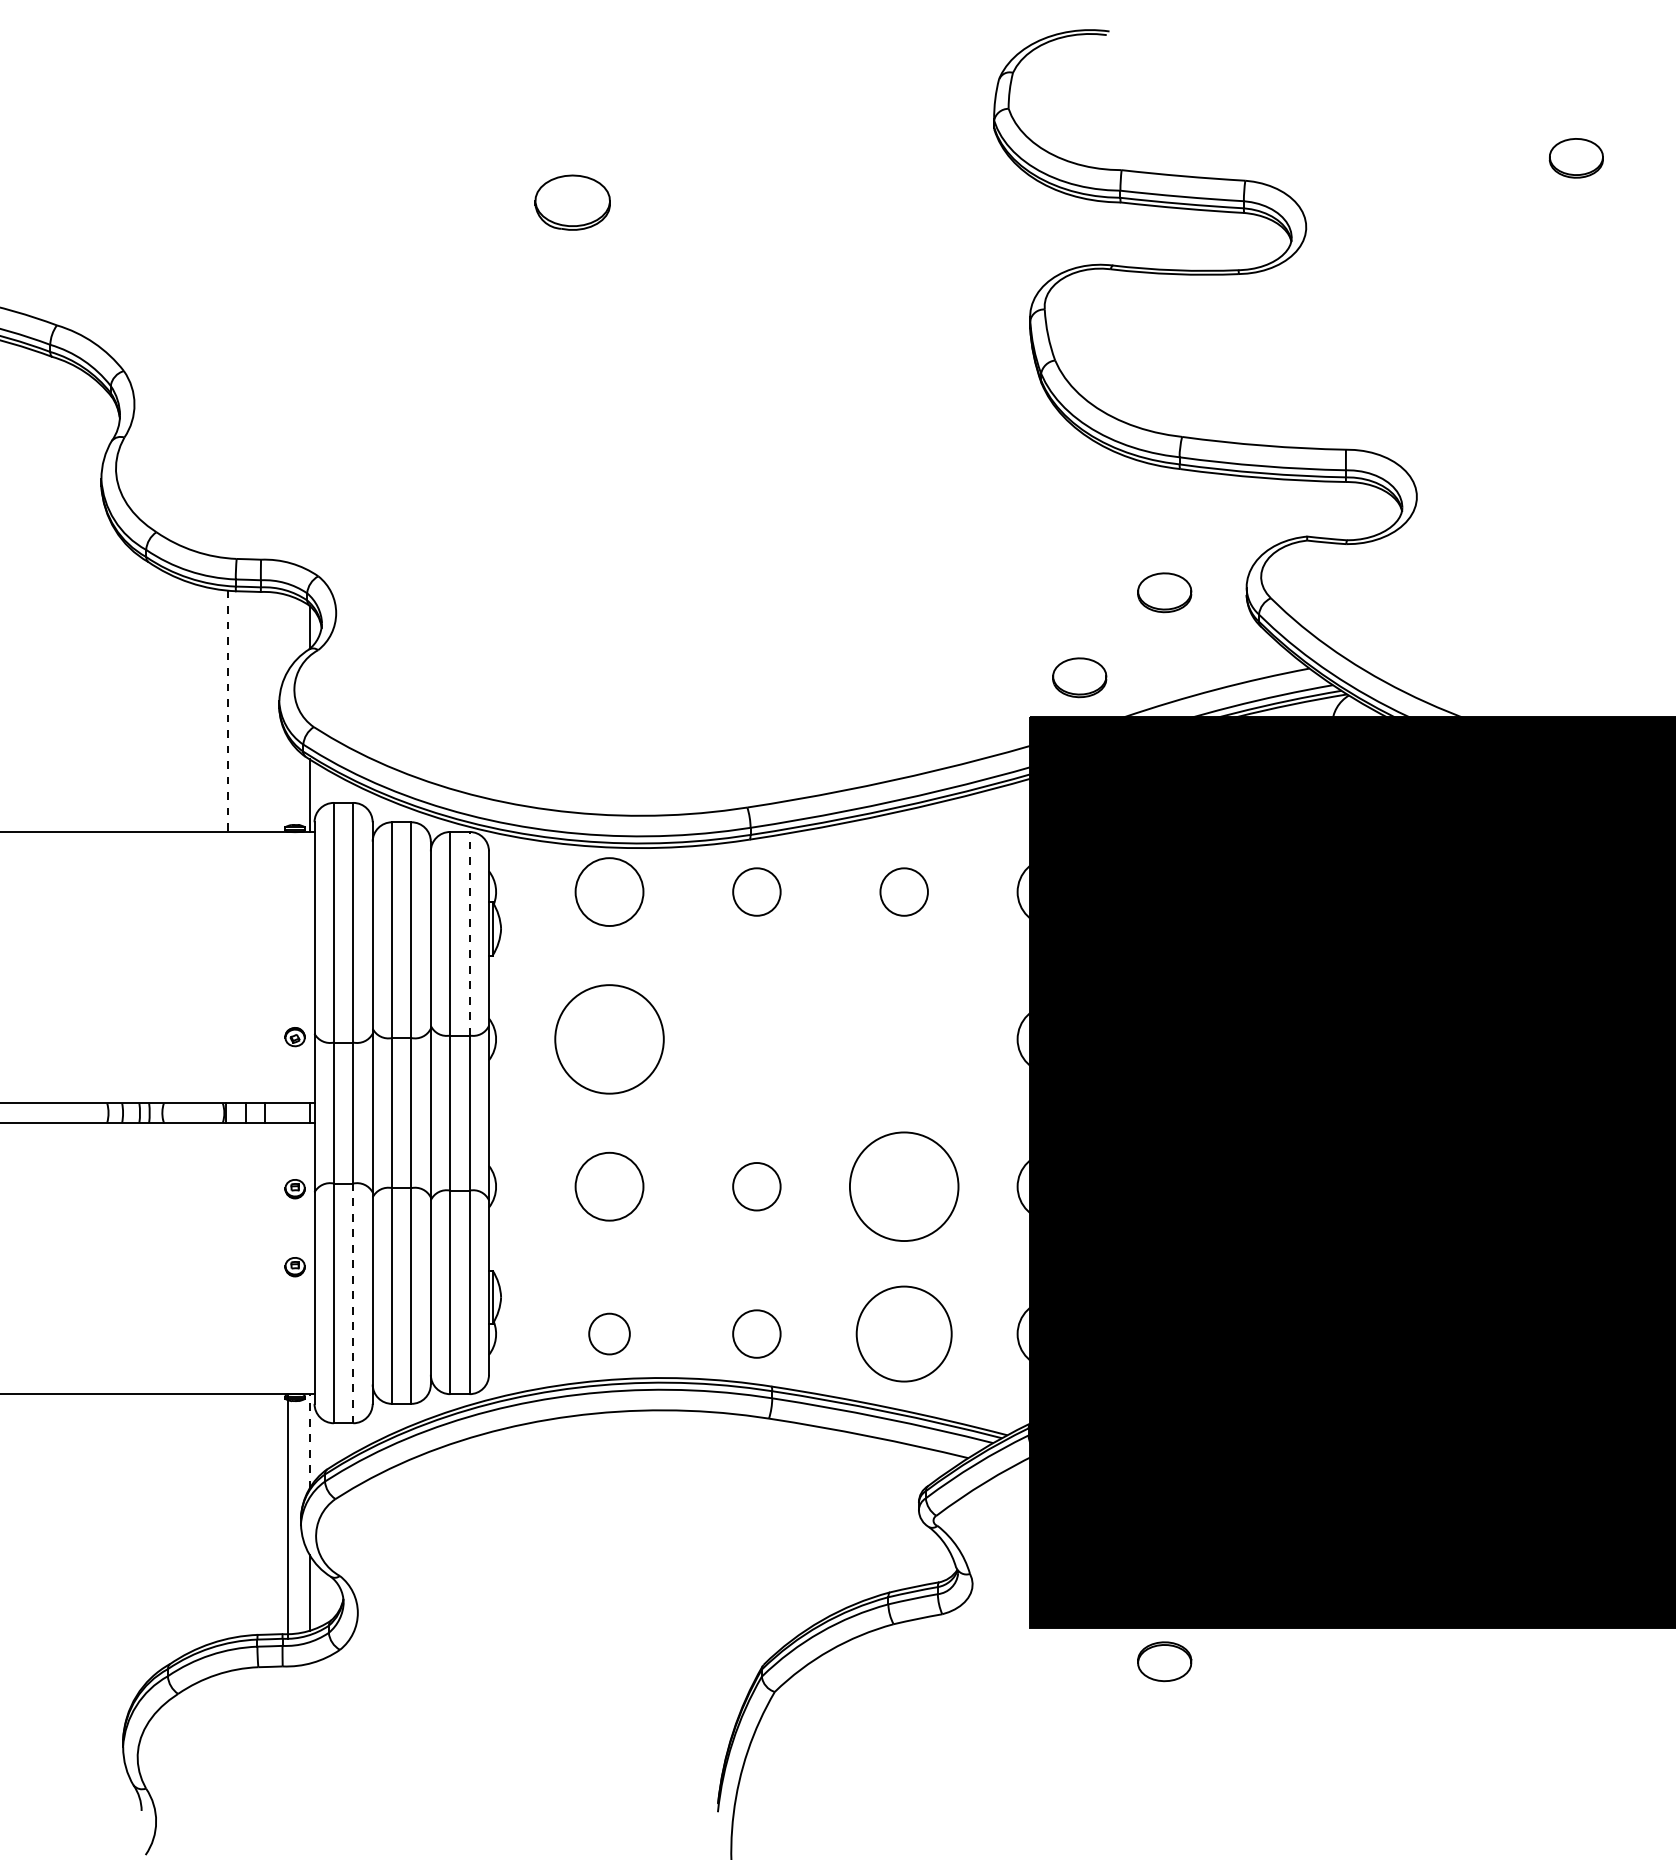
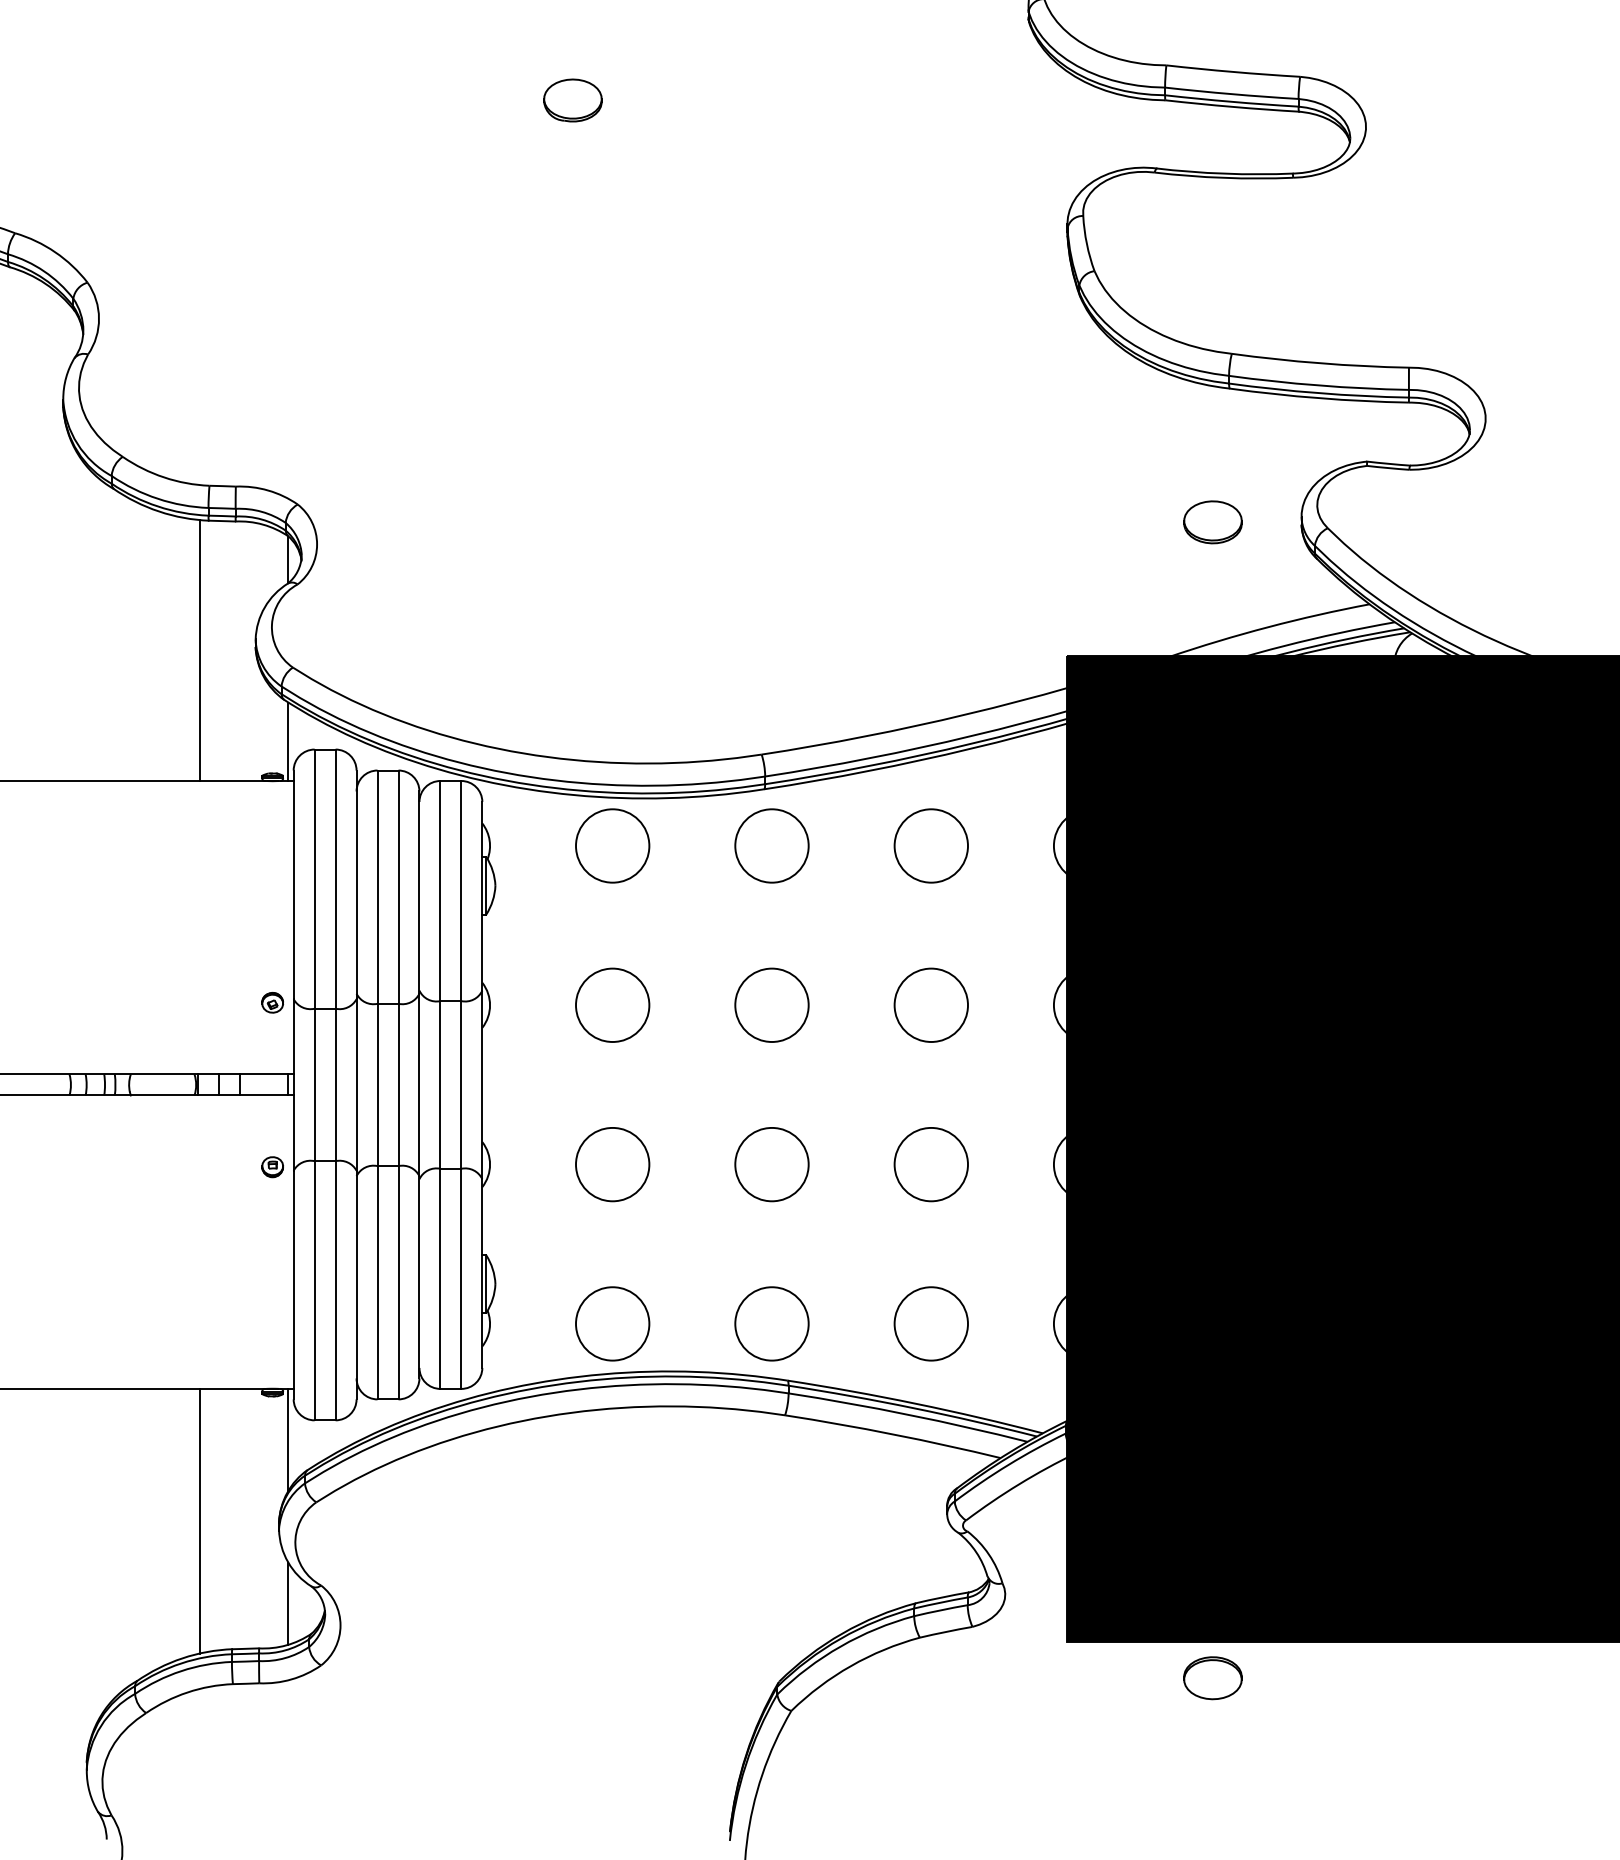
part: (572, 202) -> (572, 100), size x0.71
part: (1079, 677) -> (1120, 613), removed
line: (228, 711) -> (200, 650), dashed -> solid
circle: (756, 891) -> (771, 845), size x1.43
circle: (904, 892) -> (931, 846), size x1.43
line: (469, 933) -> (461, 890), dashed -> solid
circle: (609, 1039) -> (612, 1005), size x0.62
circle: (756, 1039) -> (771, 1005), added
circle: (903, 1039) -> (930, 1005), added
circle: (756, 1186) -> (771, 1164), size x1.43
circle: (904, 1186) -> (931, 1164), size x0.62
part: (294, 1267) -> (272, 1251), removed
line: (353, 1303) -> (335, 1290), dashed -> solid
circle: (609, 1334) -> (612, 1324), size x1.67
circle: (756, 1334) -> (771, 1324), size x1.43
circle: (904, 1334) -> (931, 1324), size x0.71
line: (309, 1440) -> (288, 1439), dashed -> solid
line: (288, 1516) -> (200, 1521), moved

